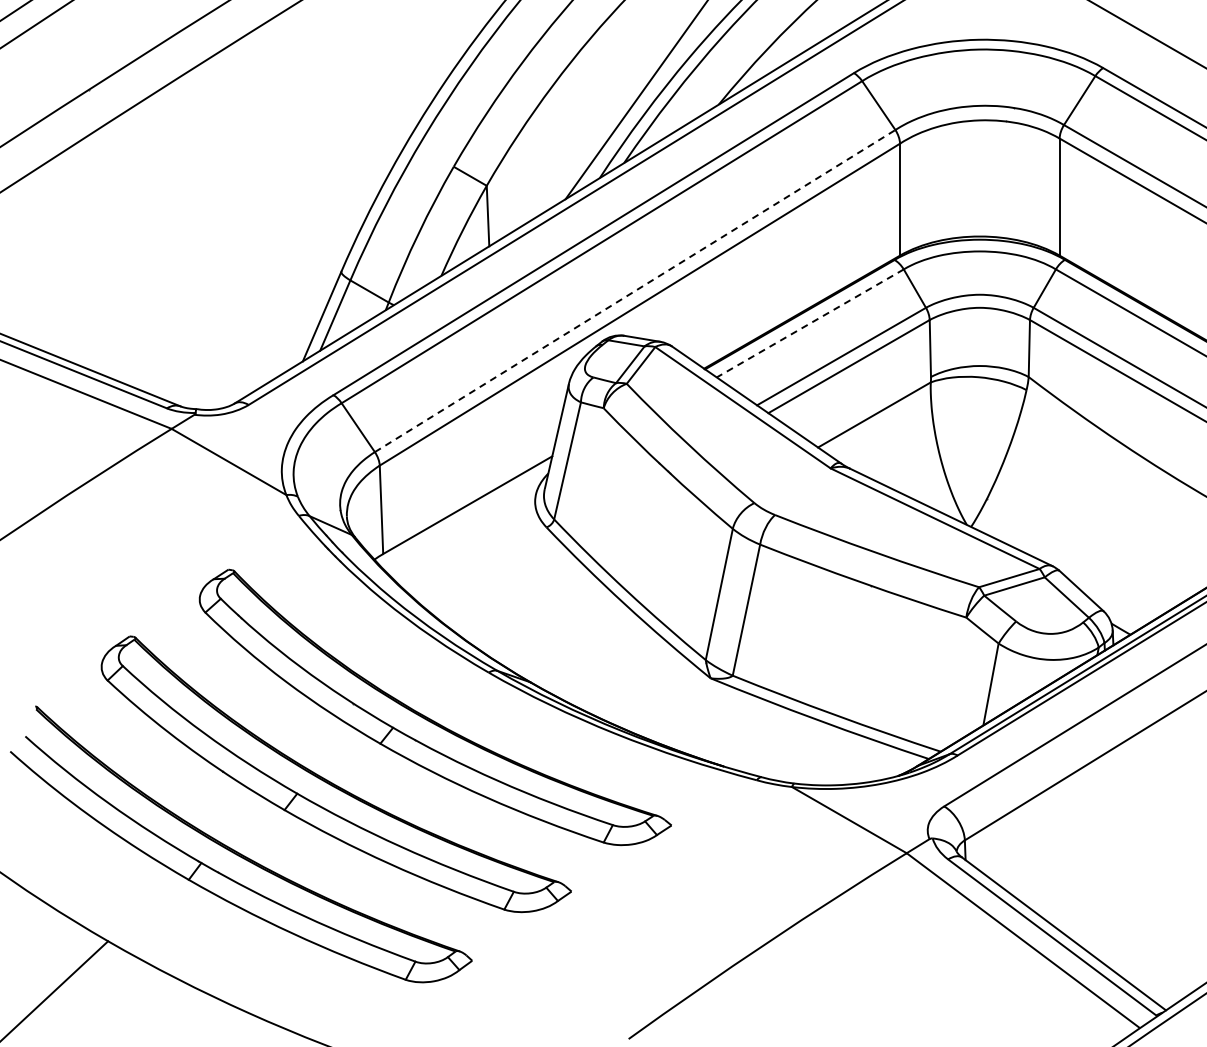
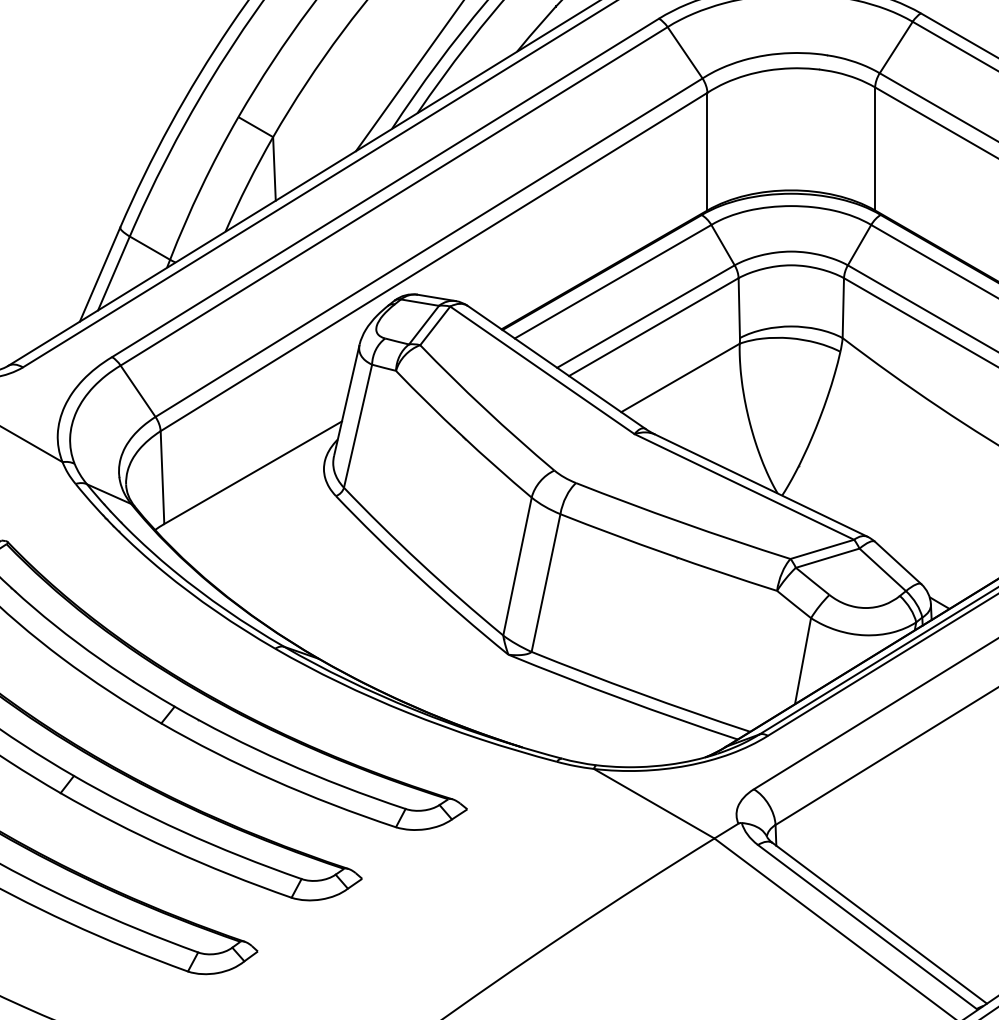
line: (635, 290) -> (429, 247), dashed -> solid
line: (810, 323) -> (613, 281), dashed -> solid

